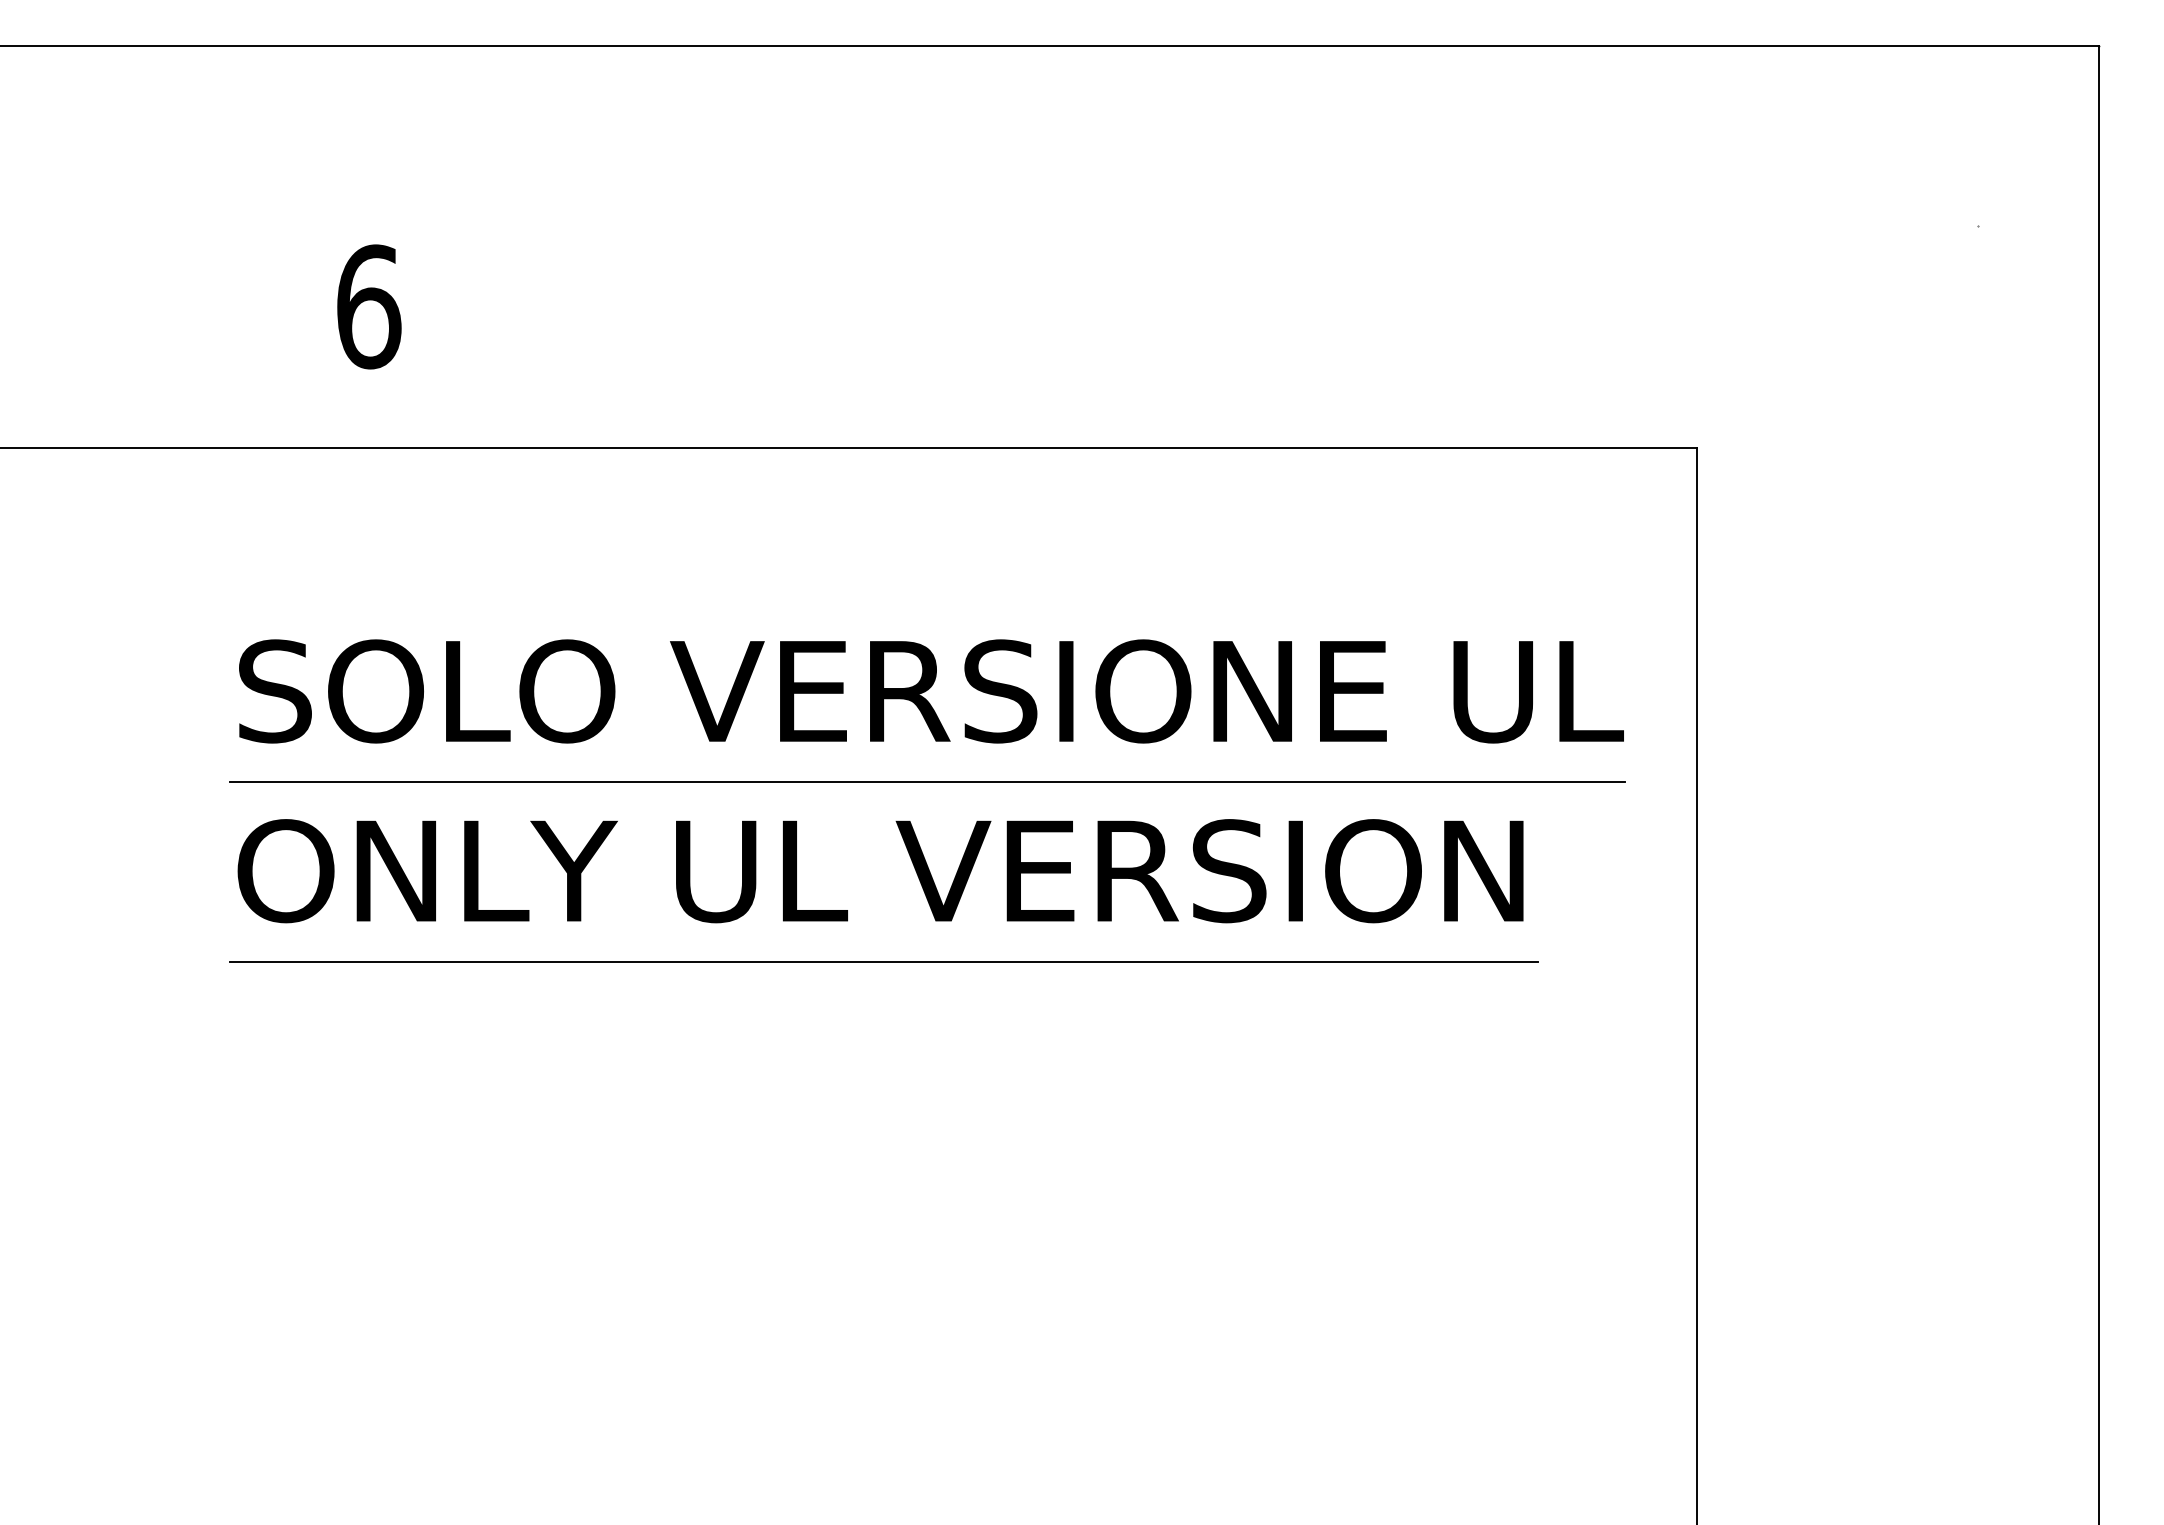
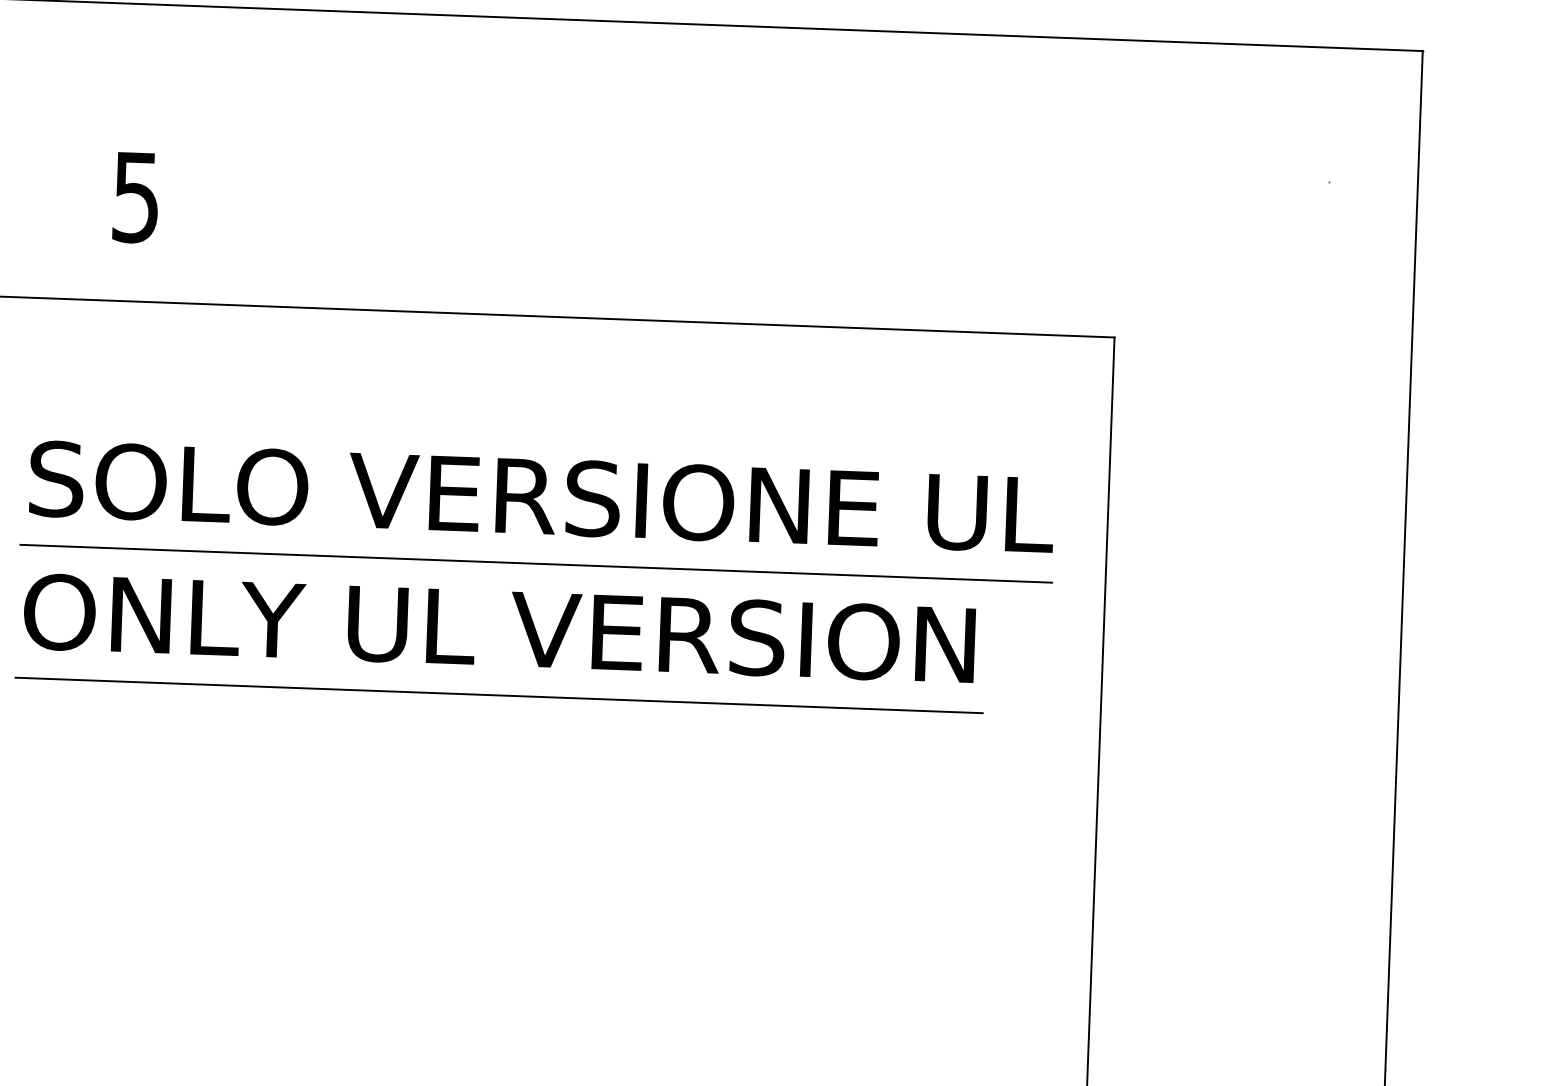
text: (369, 306) -> (136, 197), 6 -> 5

